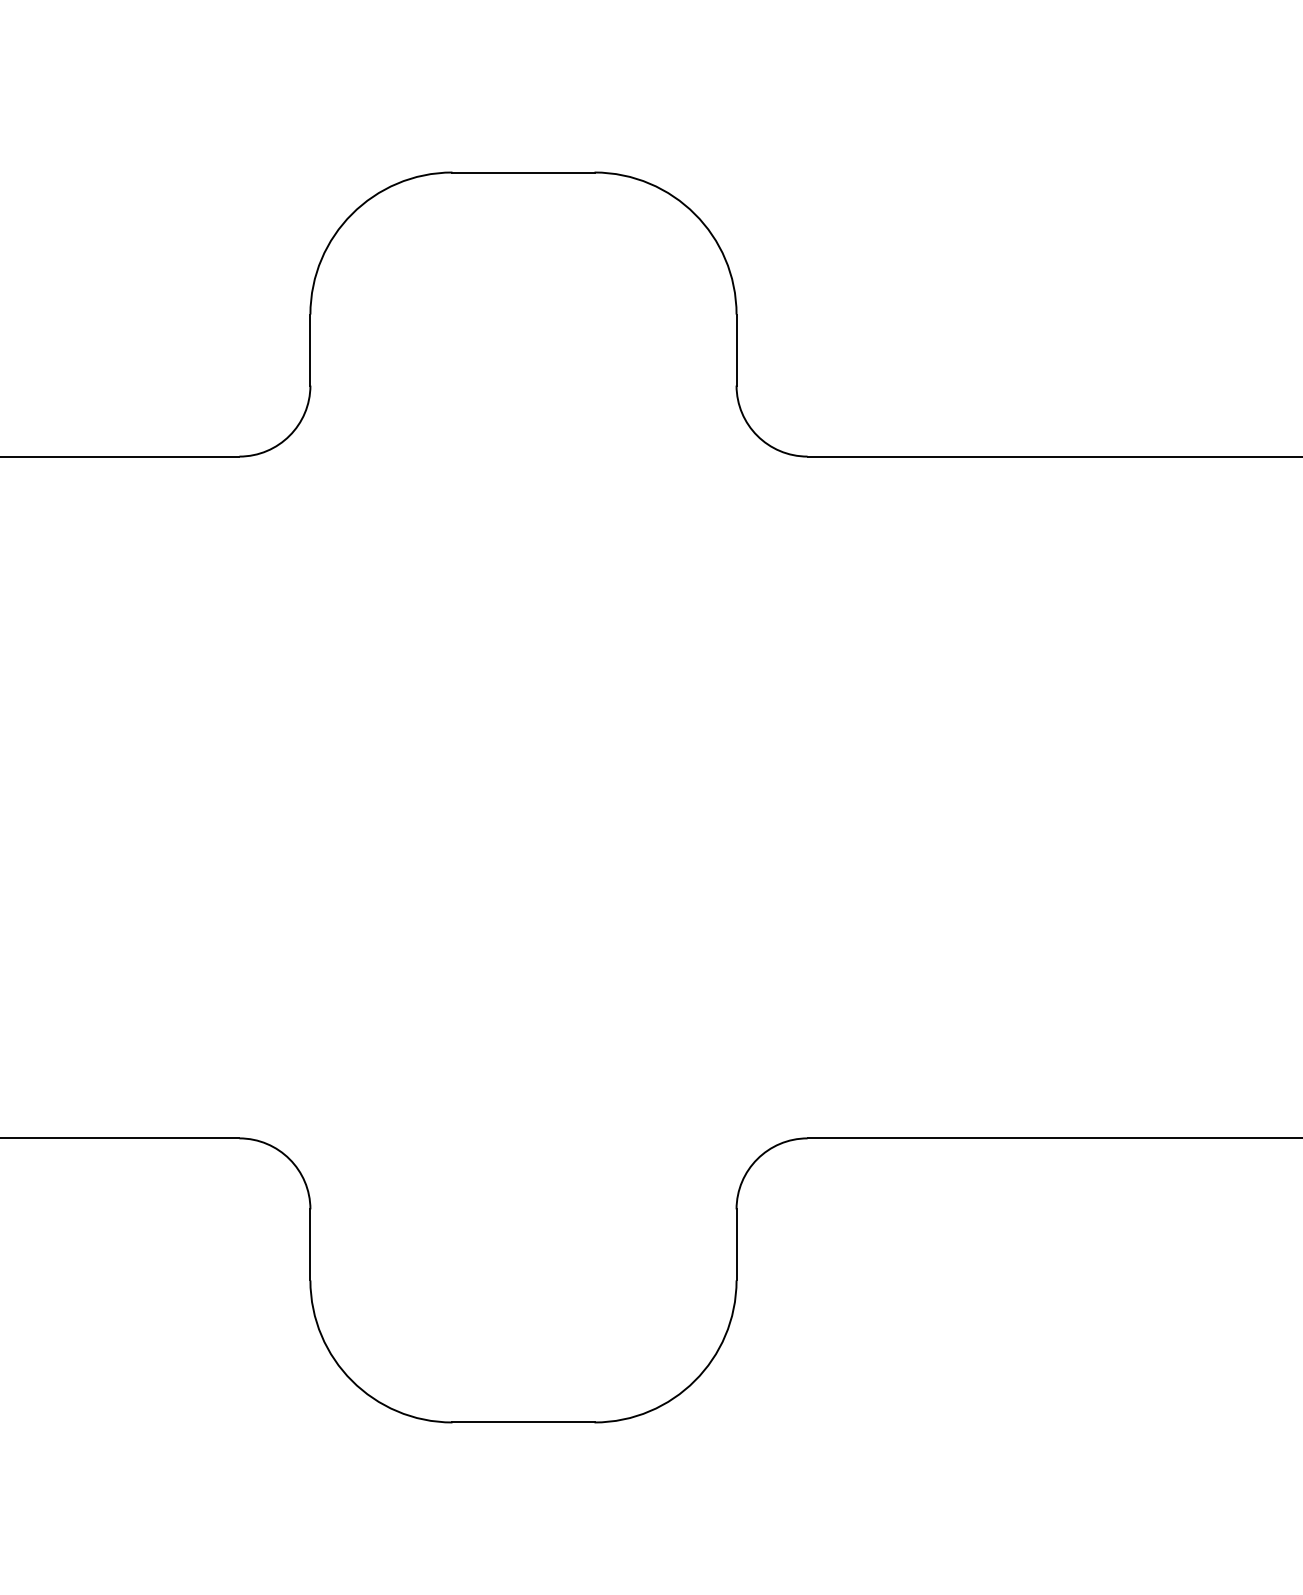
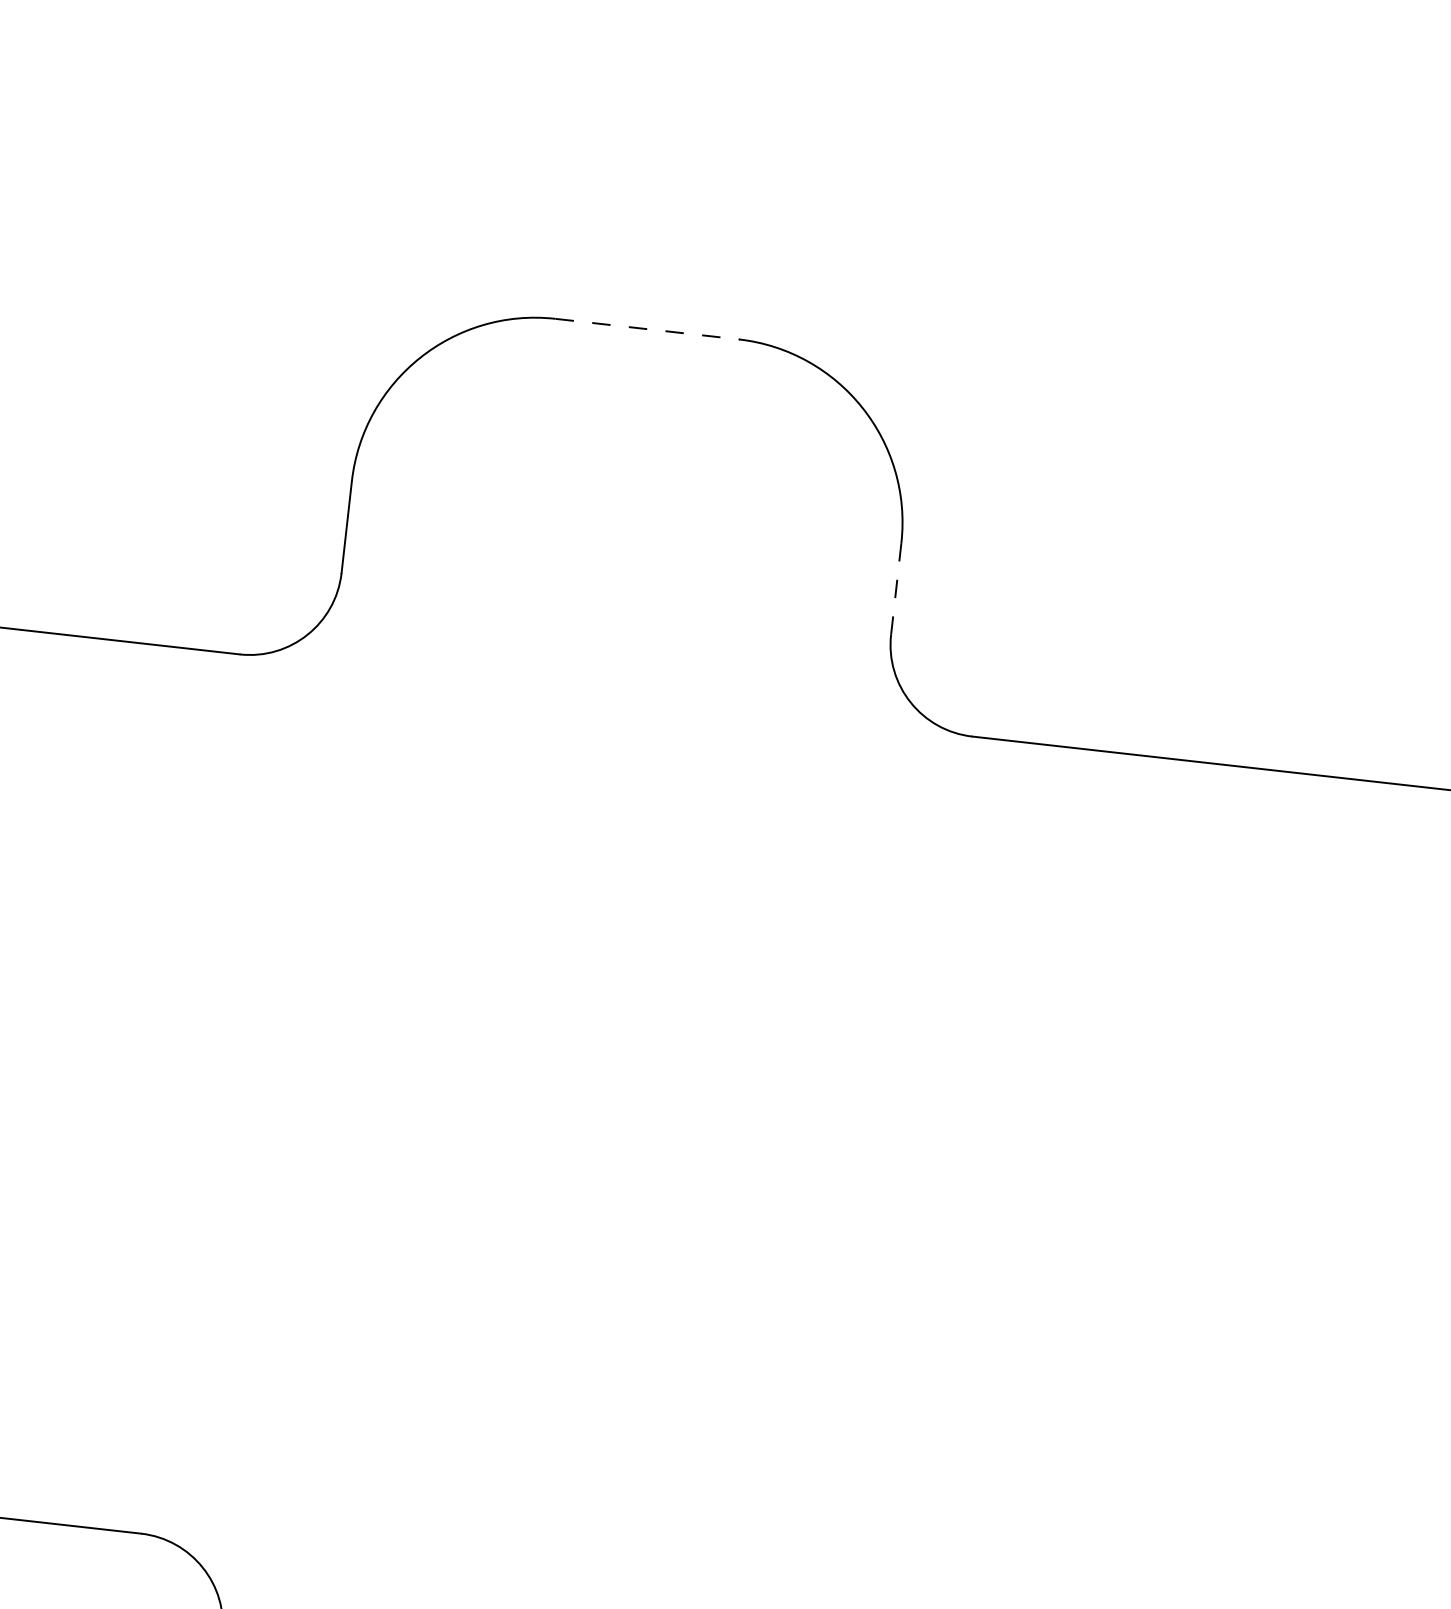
line: (523, 172) -> (647, 329), solid -> dashed
line: (736, 350) -> (896, 589), solid -> dashed

